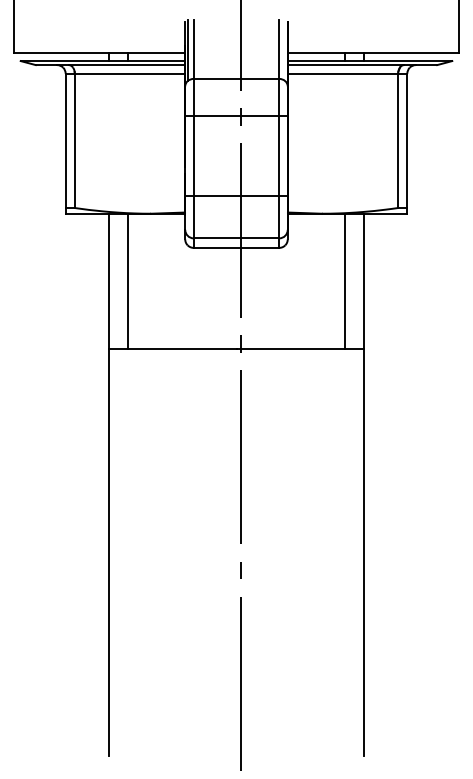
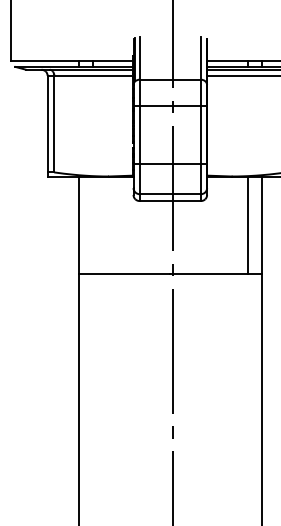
line: (128, 280) -> (92, 224), removed

